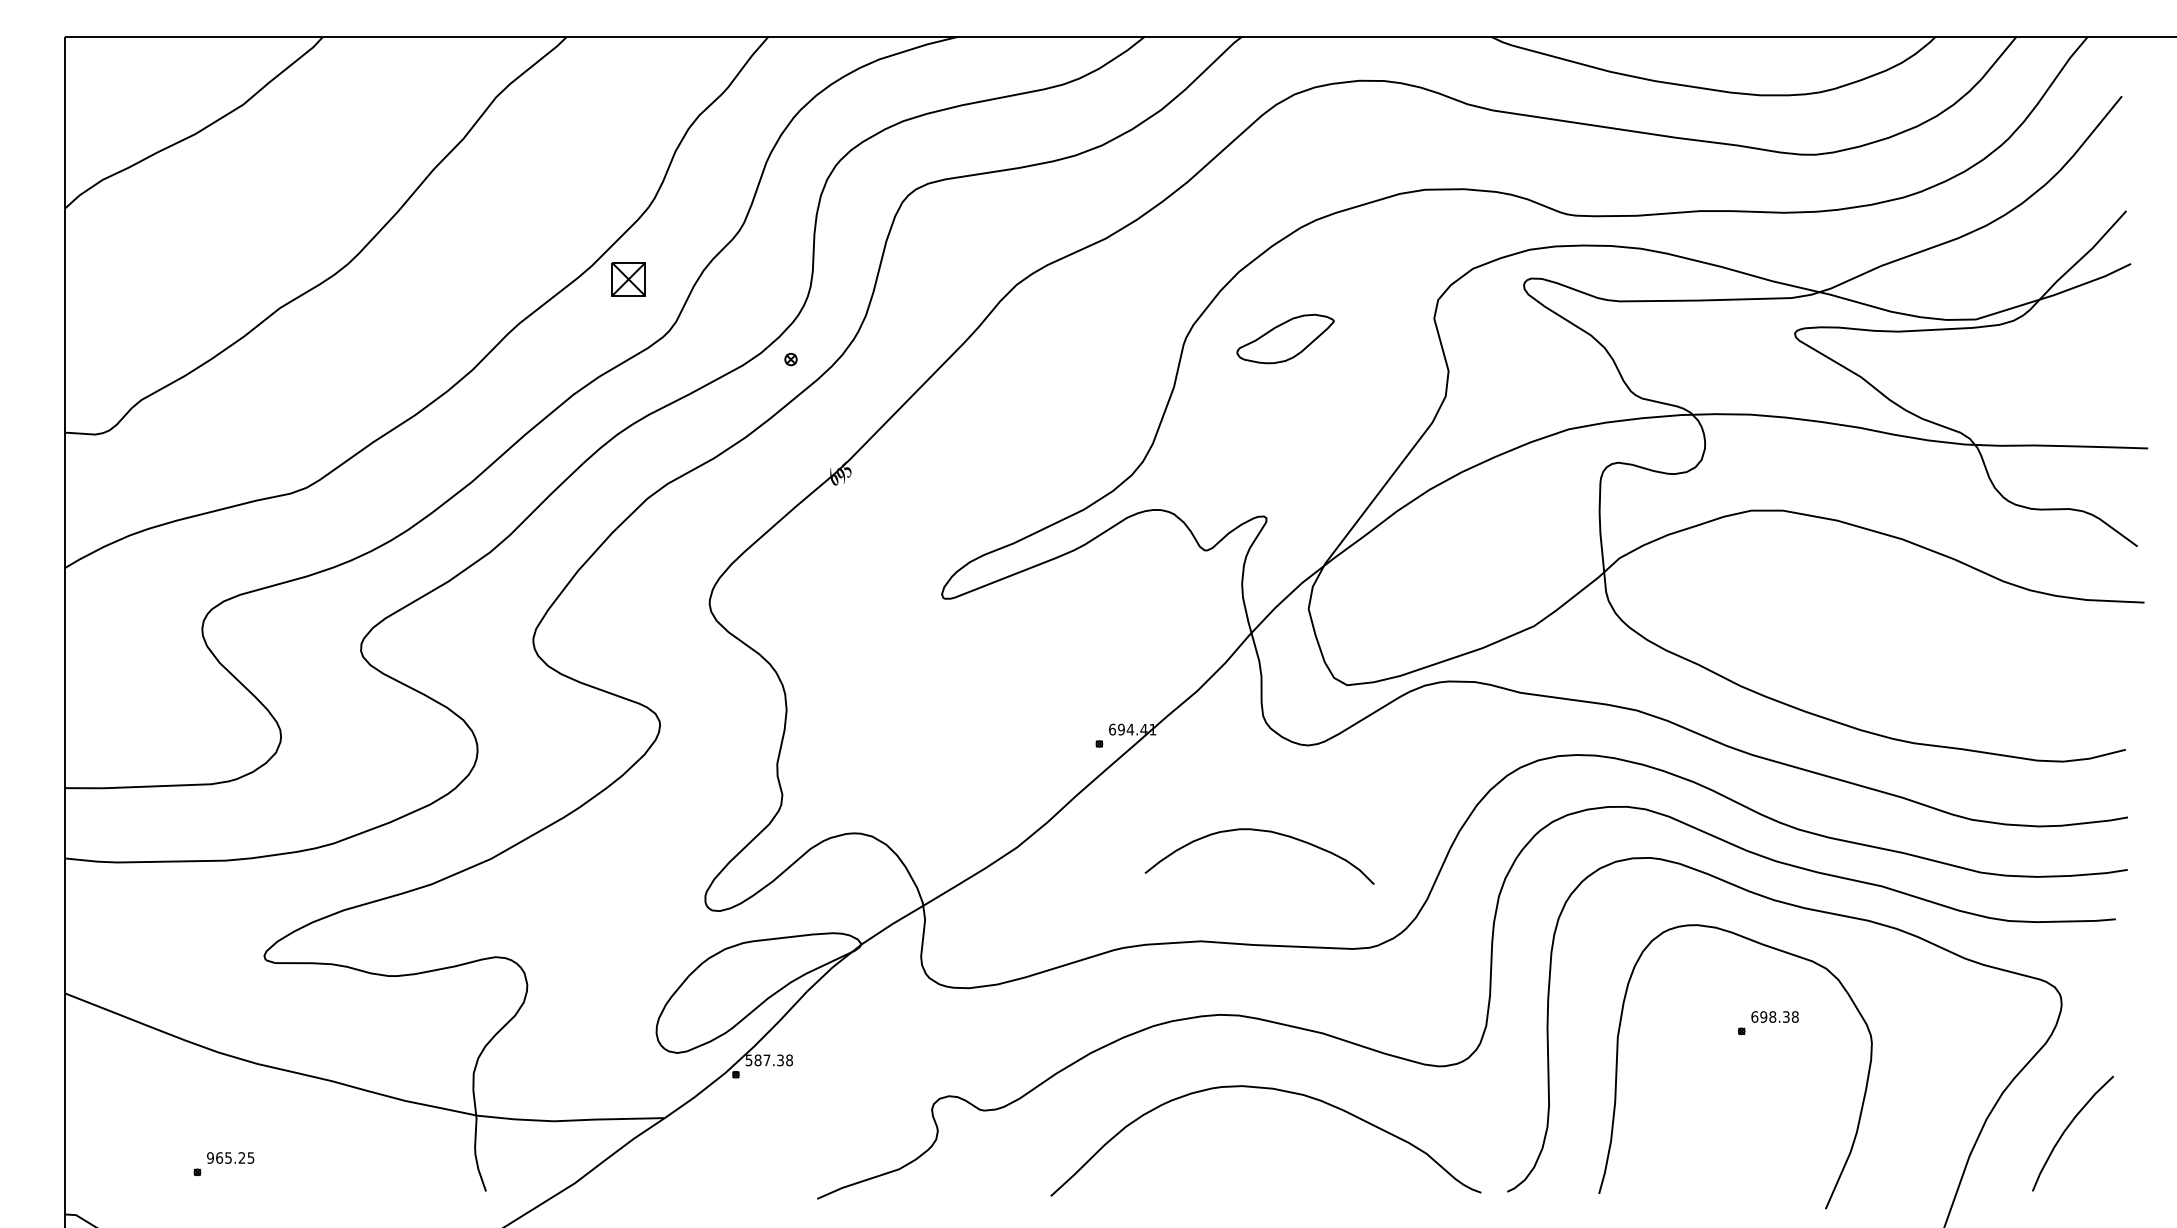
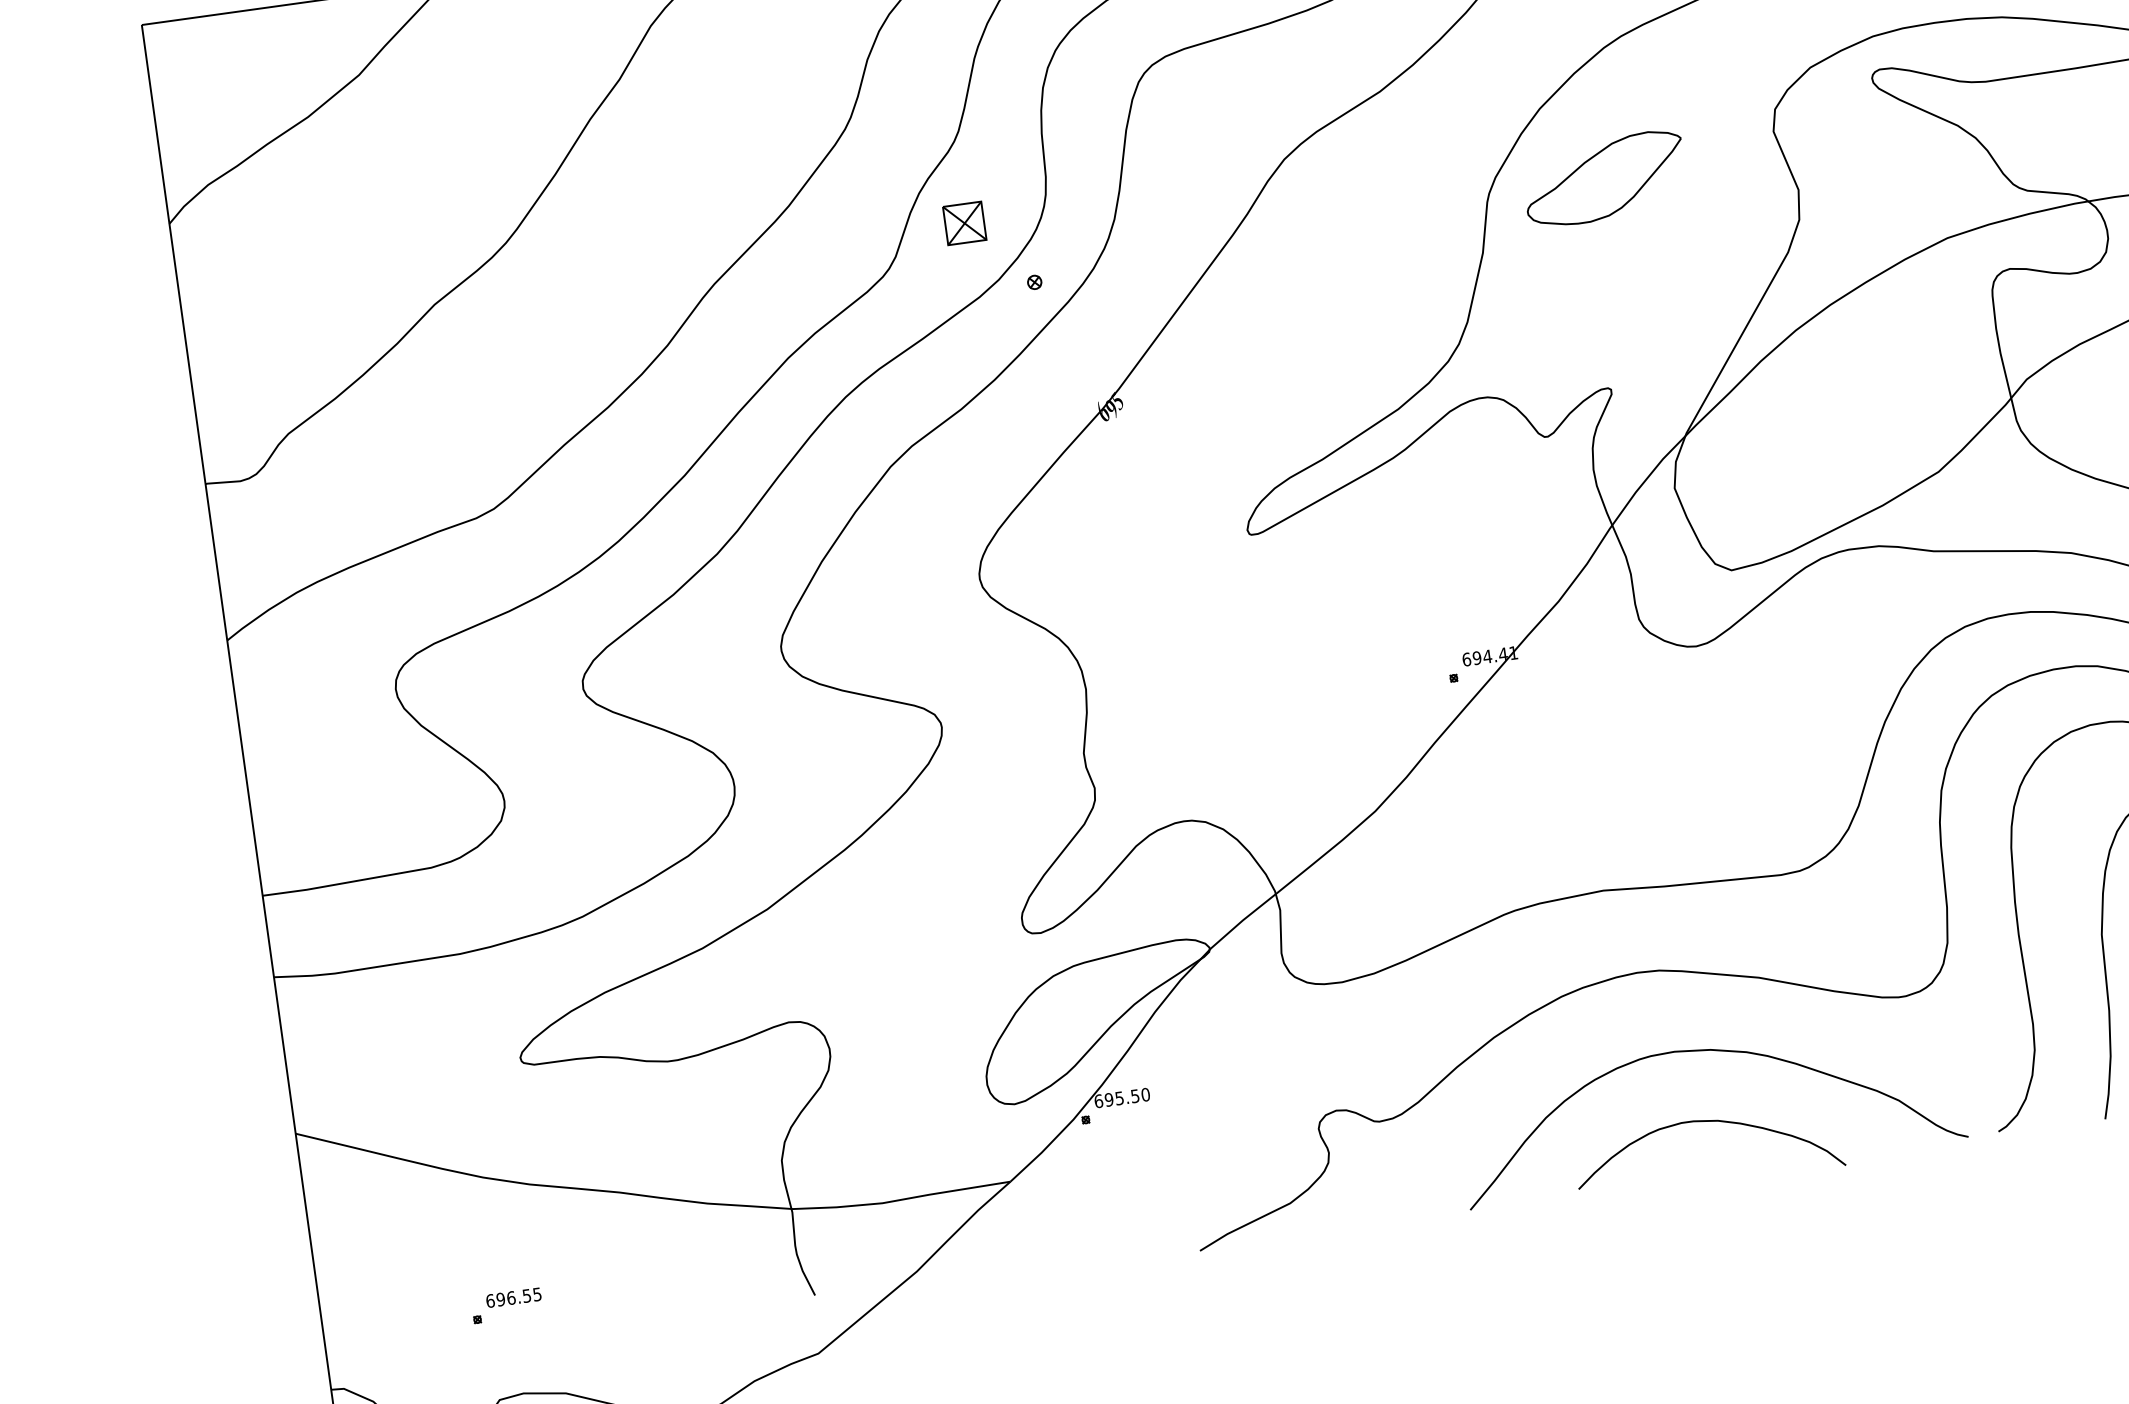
part: (628, 279) -> (964, 223), moved
part: (1285, 338) -> (1604, 178), size x1.43
curve: (1259, 831) -> (1704, 1122), moved
text: (769, 1060) -> (1122, 1098), 587.38 -> 695.50
text: (226, 1157) -> (508, 1297), 965.25 -> 696.55

